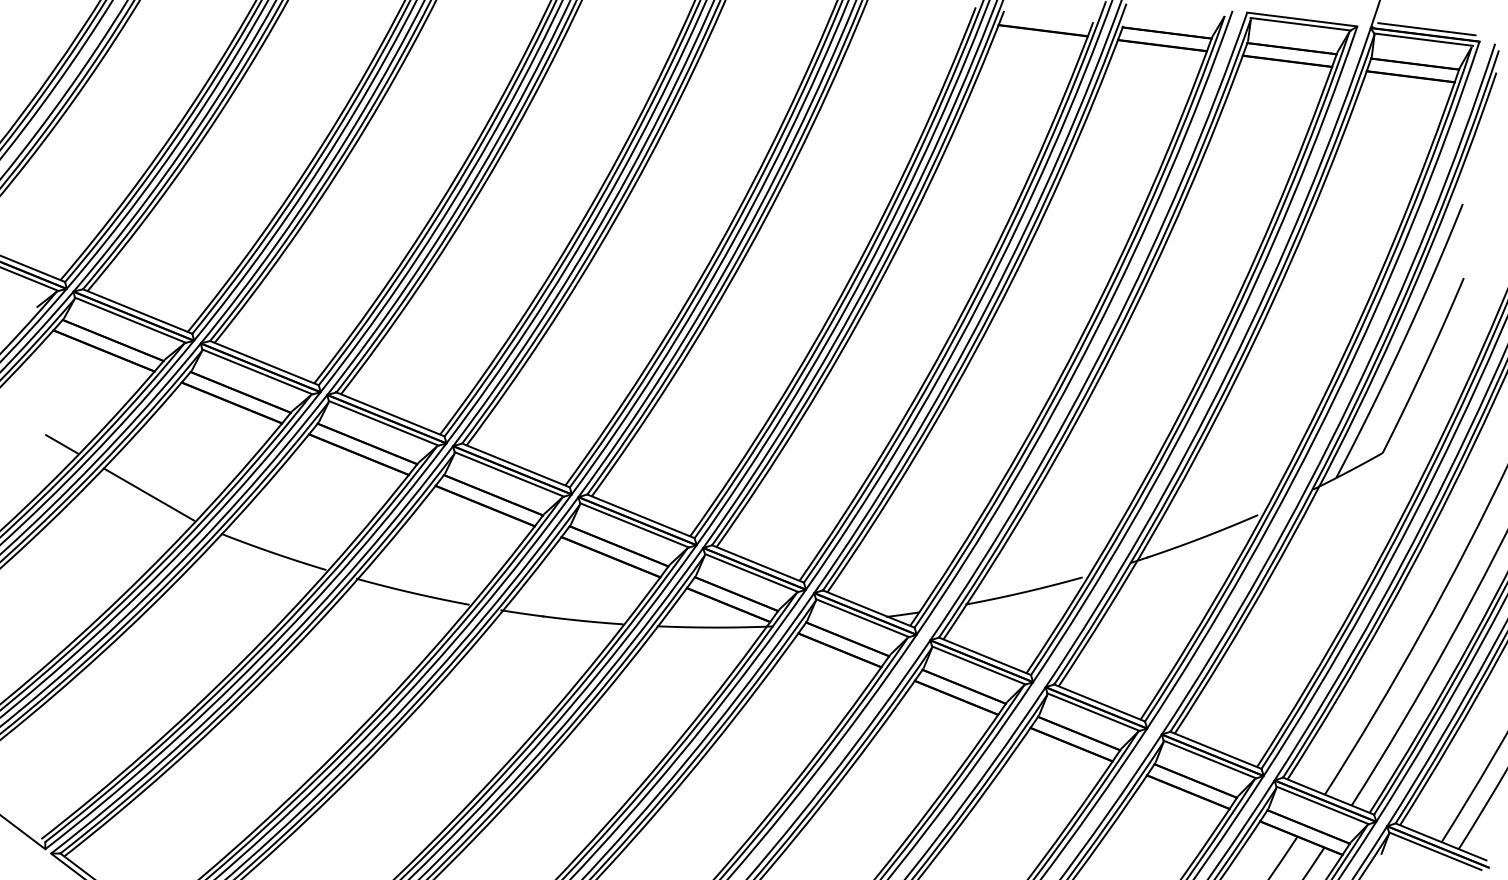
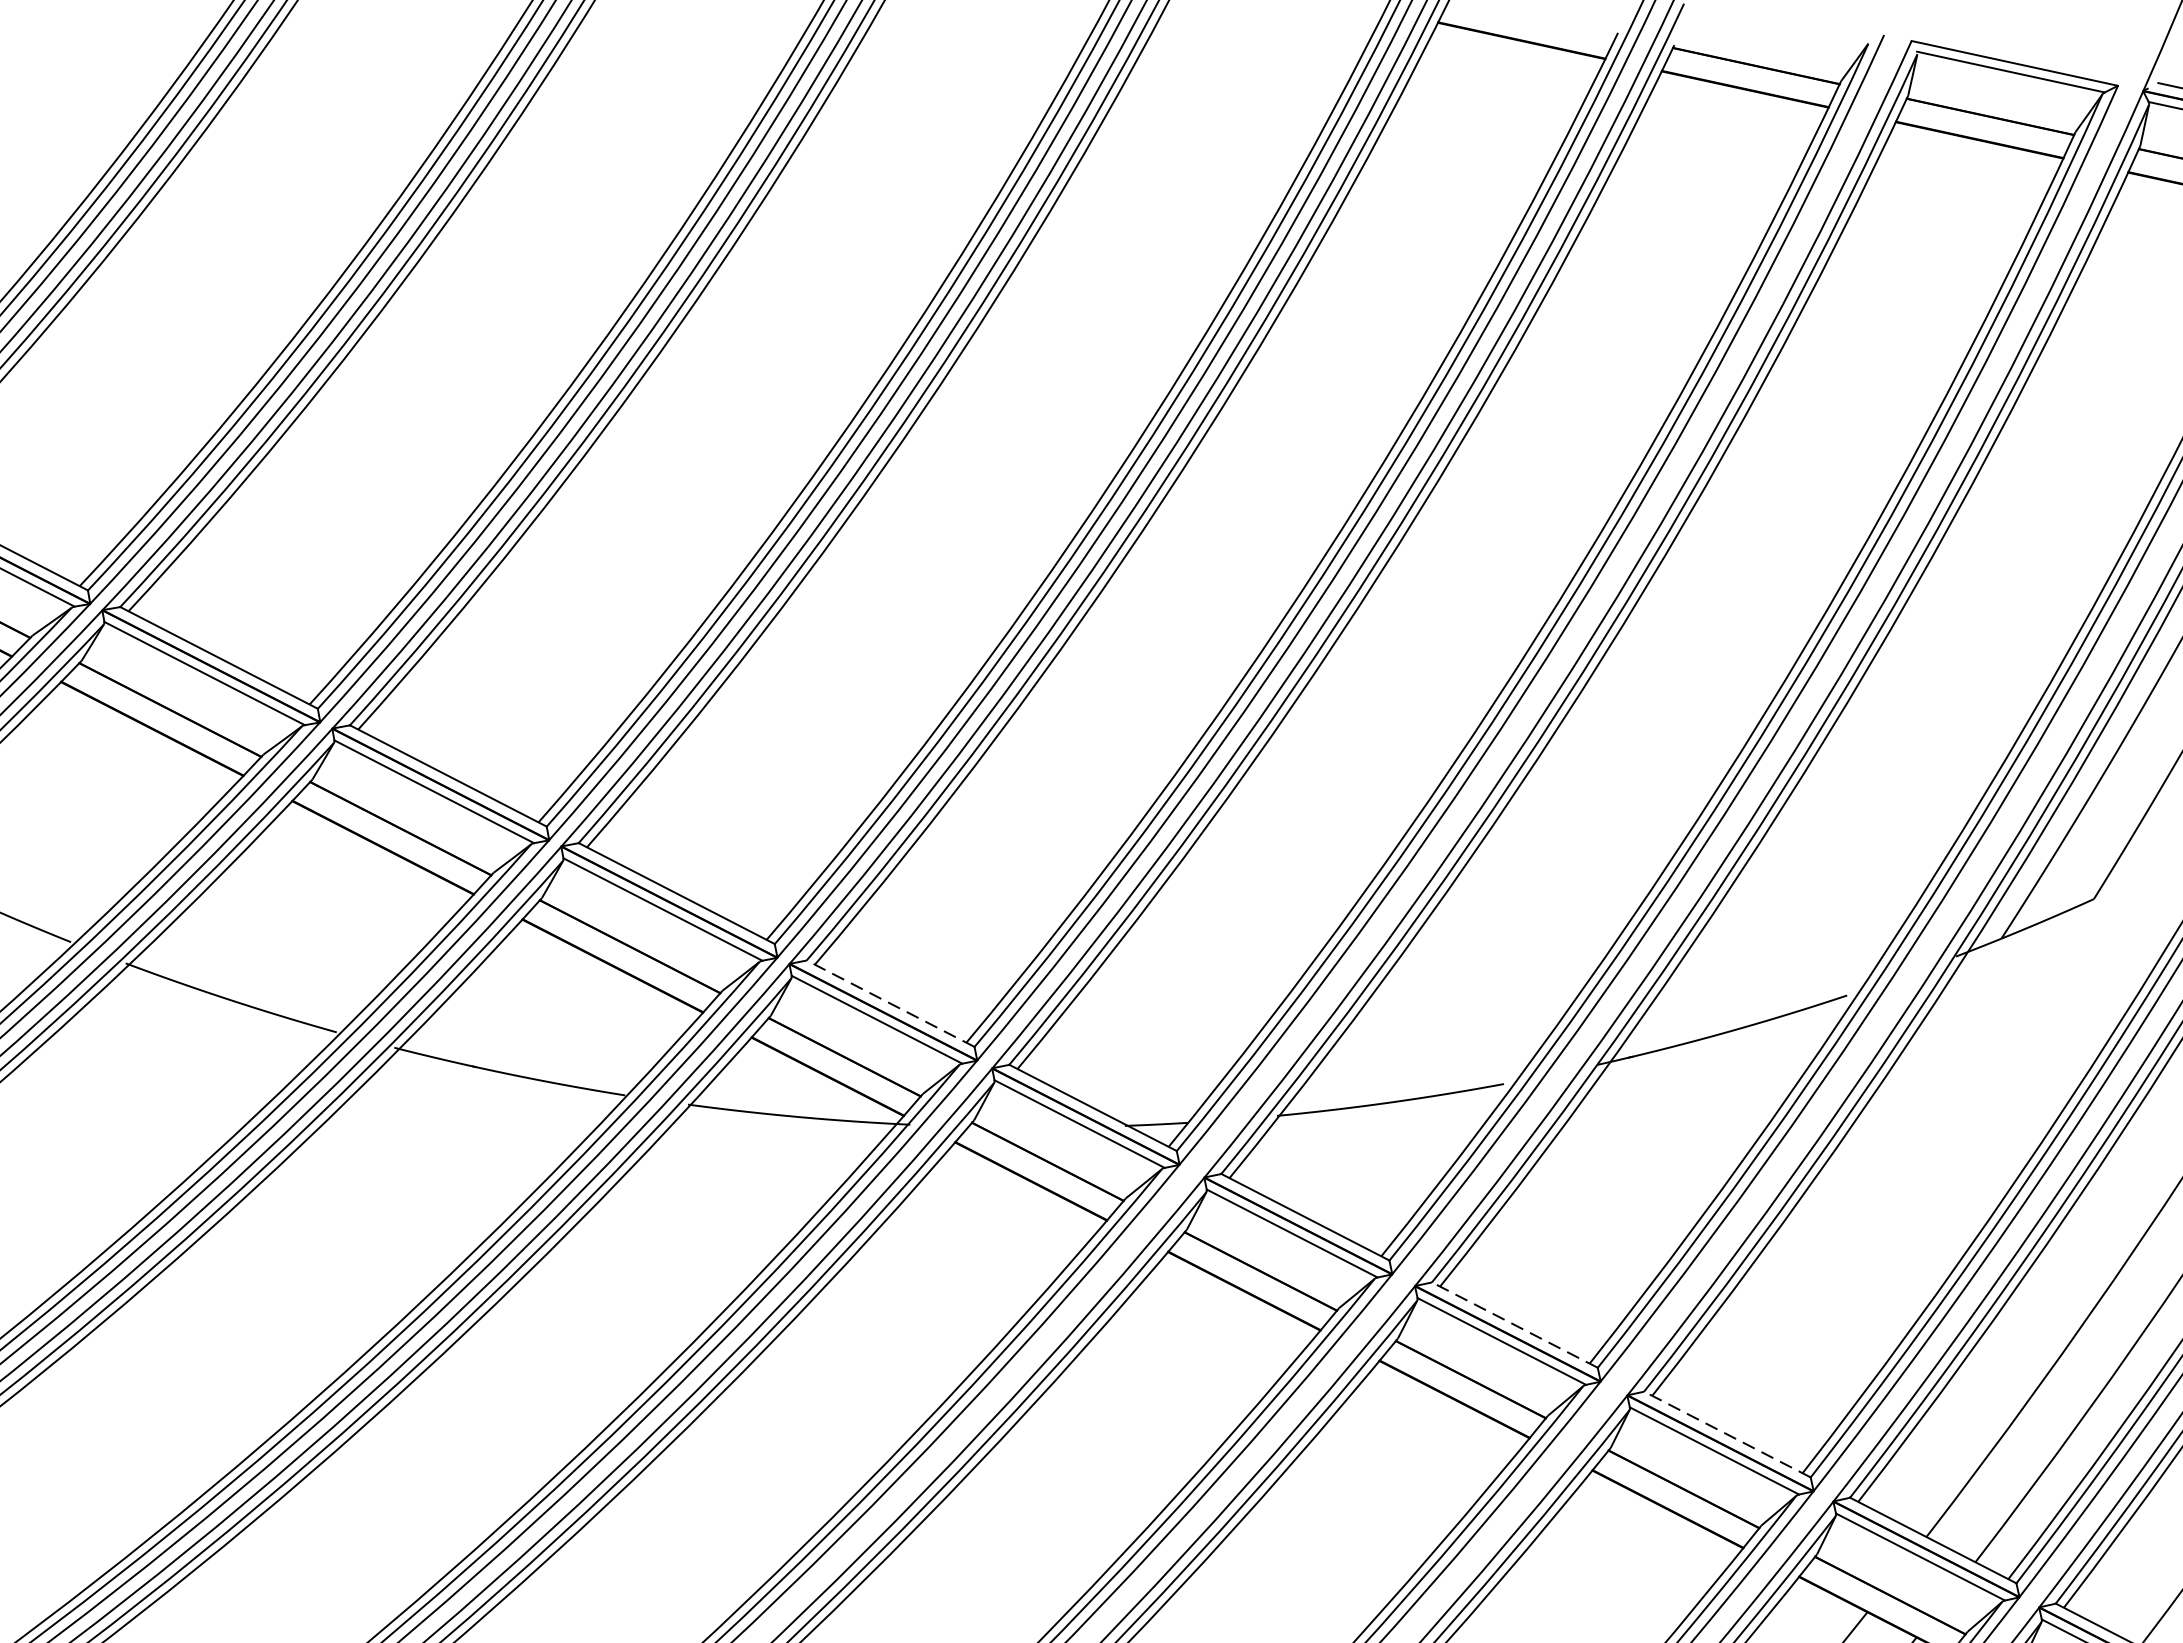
line: (757, 563) -> (889, 1002), solid -> dashed
line: (1099, 702) -> (1514, 1324), solid -> dashed
line: (1215, 750) -> (1726, 1434), solid -> dashed

